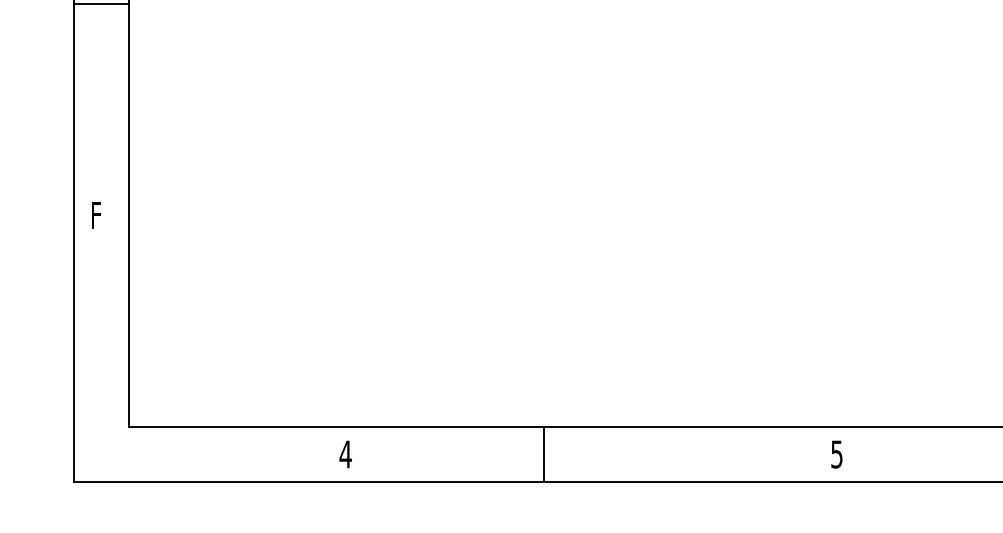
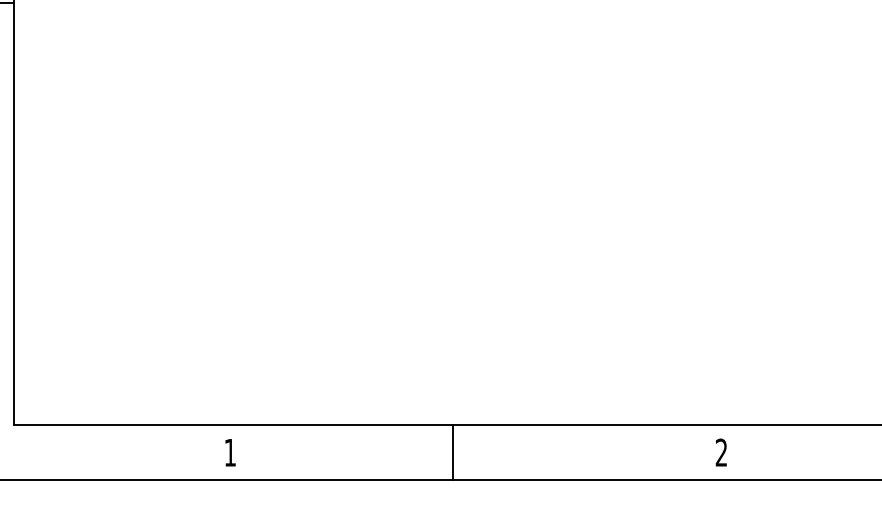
text: (345, 454) -> (230, 452), 4 -> 1
line: (544, 454) -> (453, 452), moved
text: (836, 454) -> (721, 452), 5 -> 2

